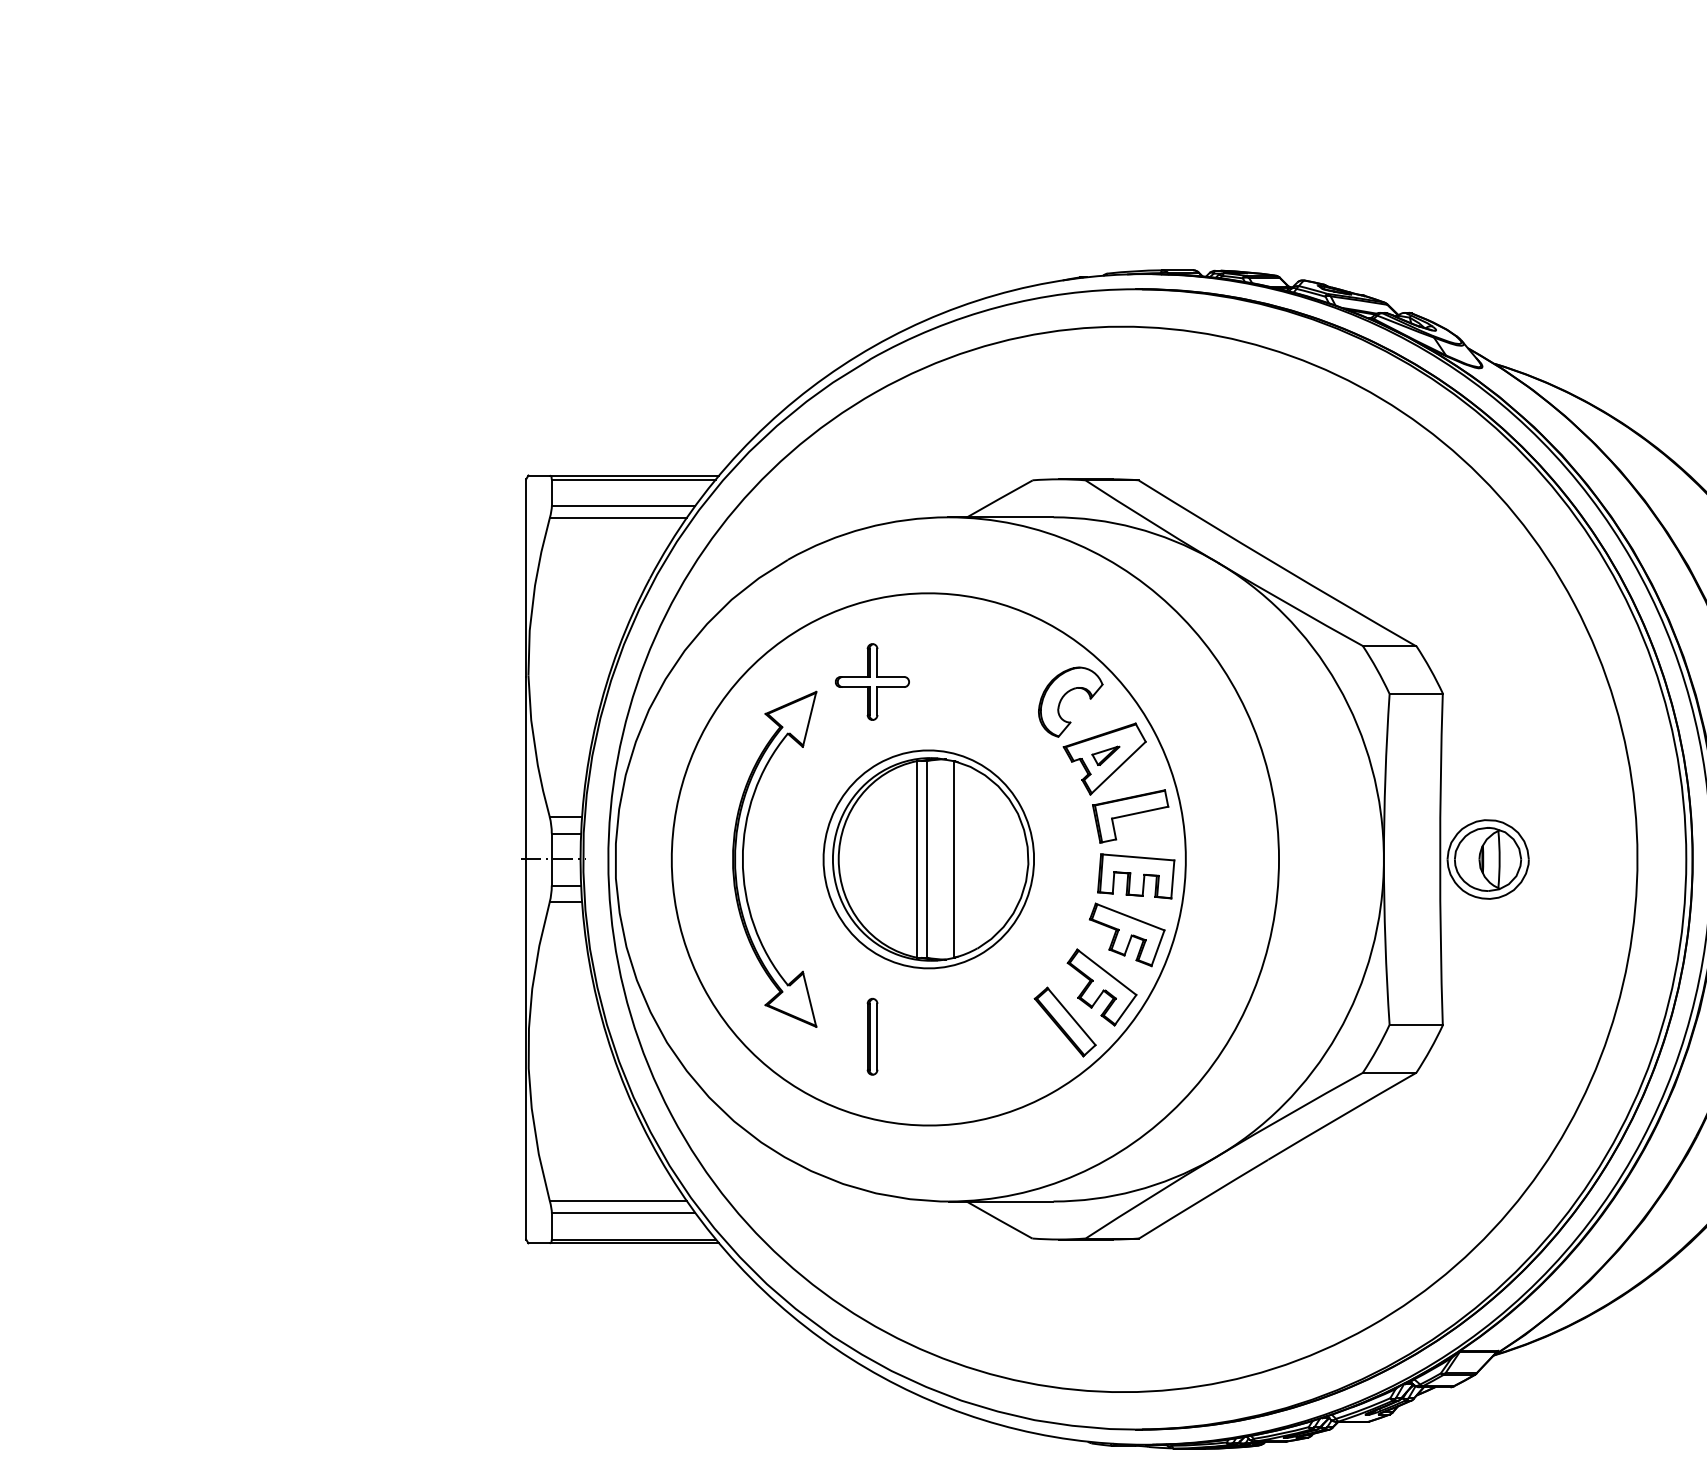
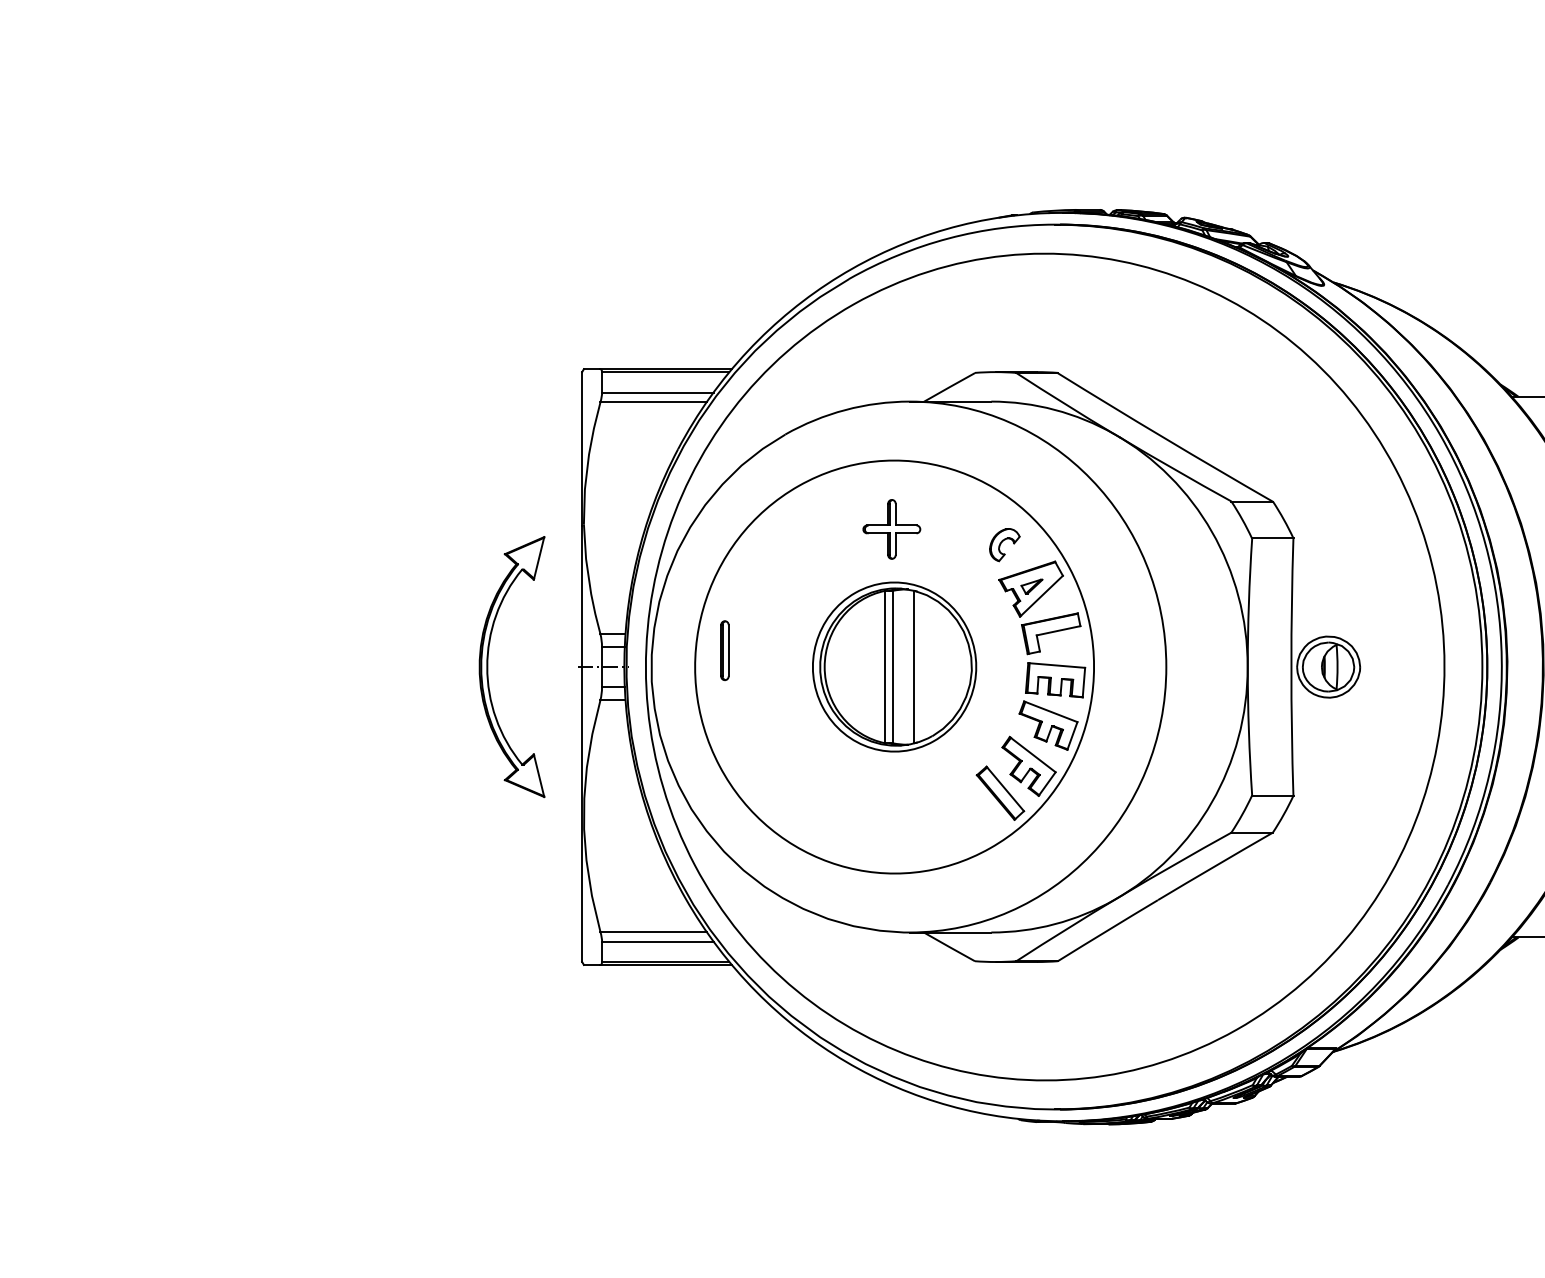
part: (871, 682) -> (891, 529), moved
part: (1070, 701) -> (1004, 544), size x0.6
part: (744, 859) -> (488, 667), moved
part: (871, 1036) -> (724, 650), moved

